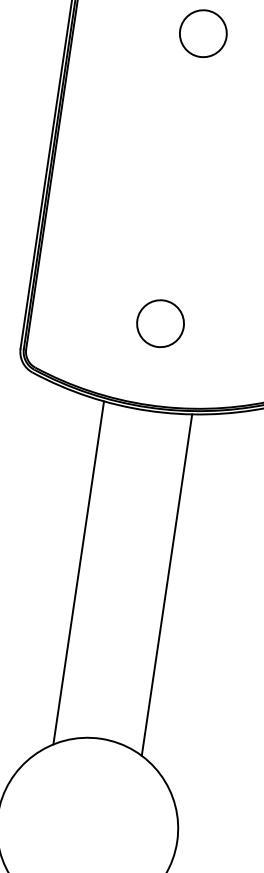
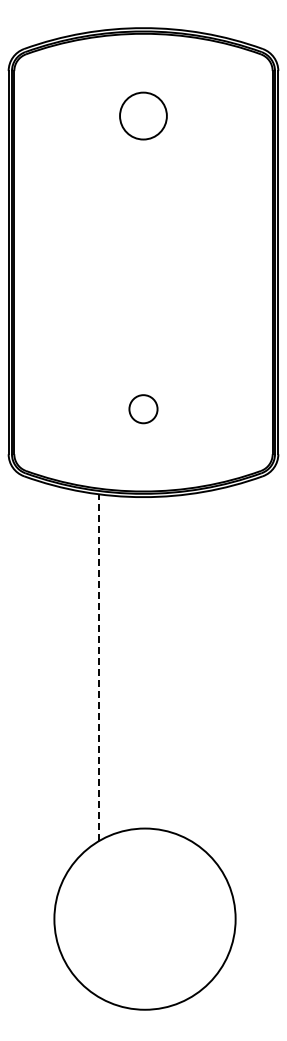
circle: (160, 323) -> (143, 408), size x0.6
line: (78, 572) -> (98, 667), solid -> dashed
line: (167, 584) -> (188, 666), removed

